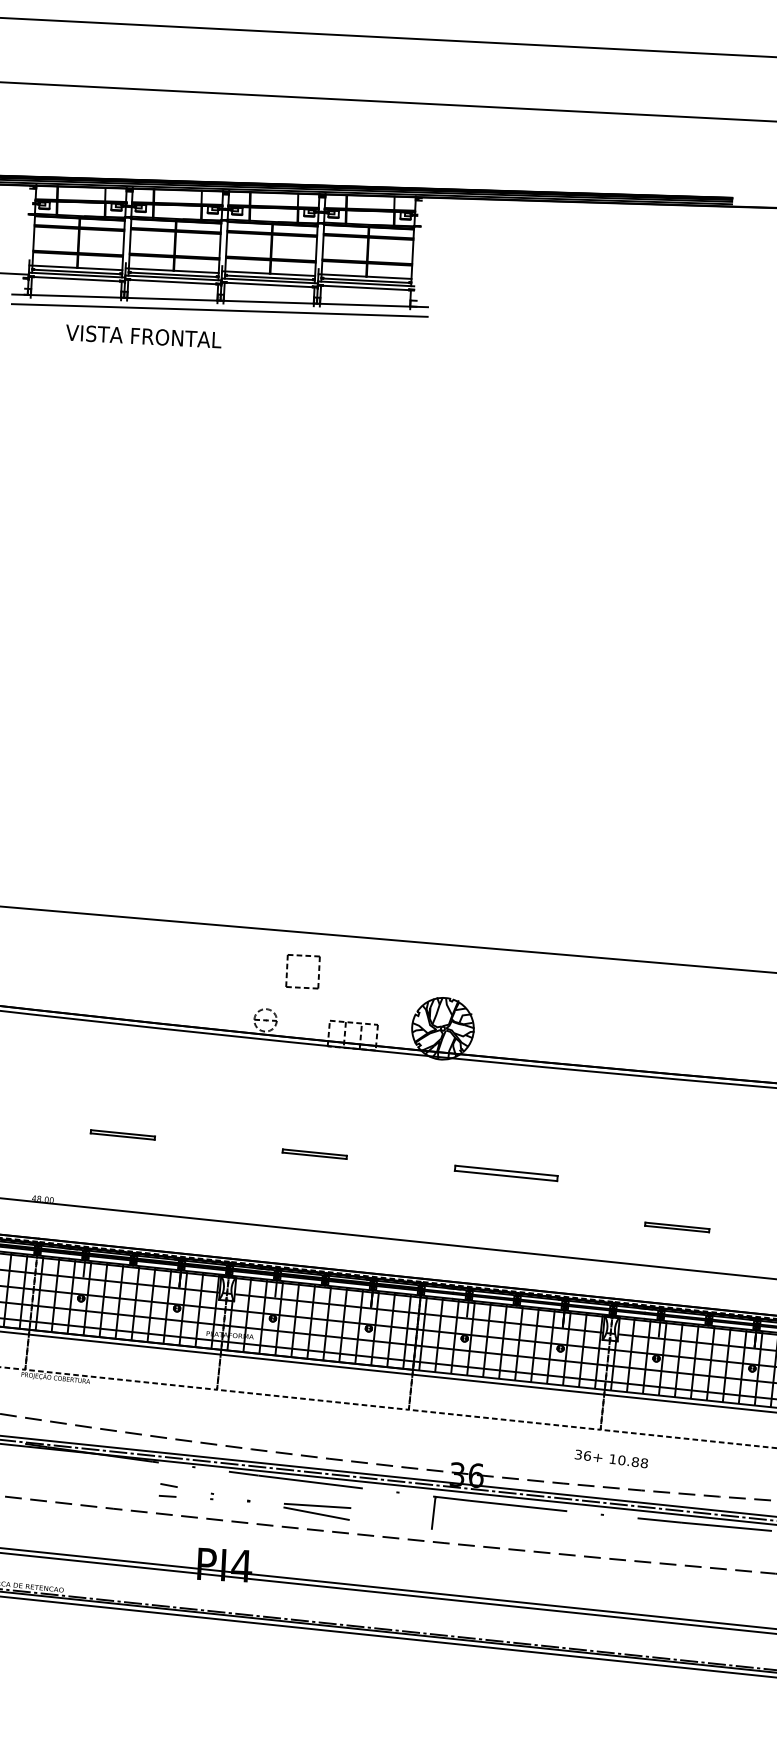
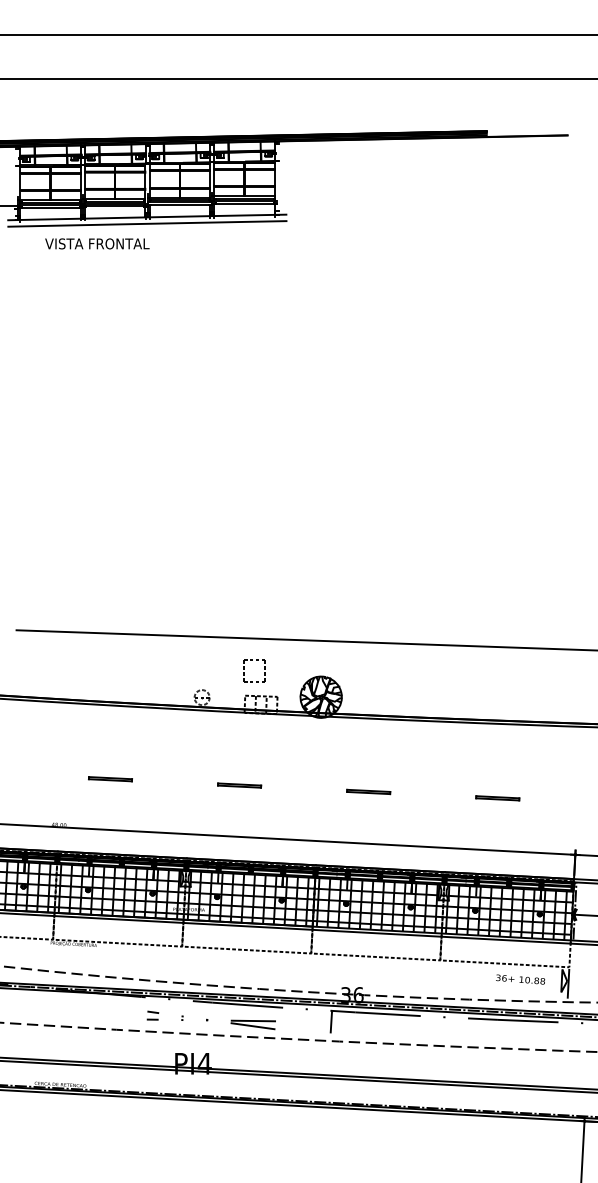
part: (288, 969) -> (244, 669), moved
part: (506, 1172) -> (368, 791), size x0.62
part: (676, 1227) -> (497, 798), moved
text: (611, 1458) -> (520, 979), moved

